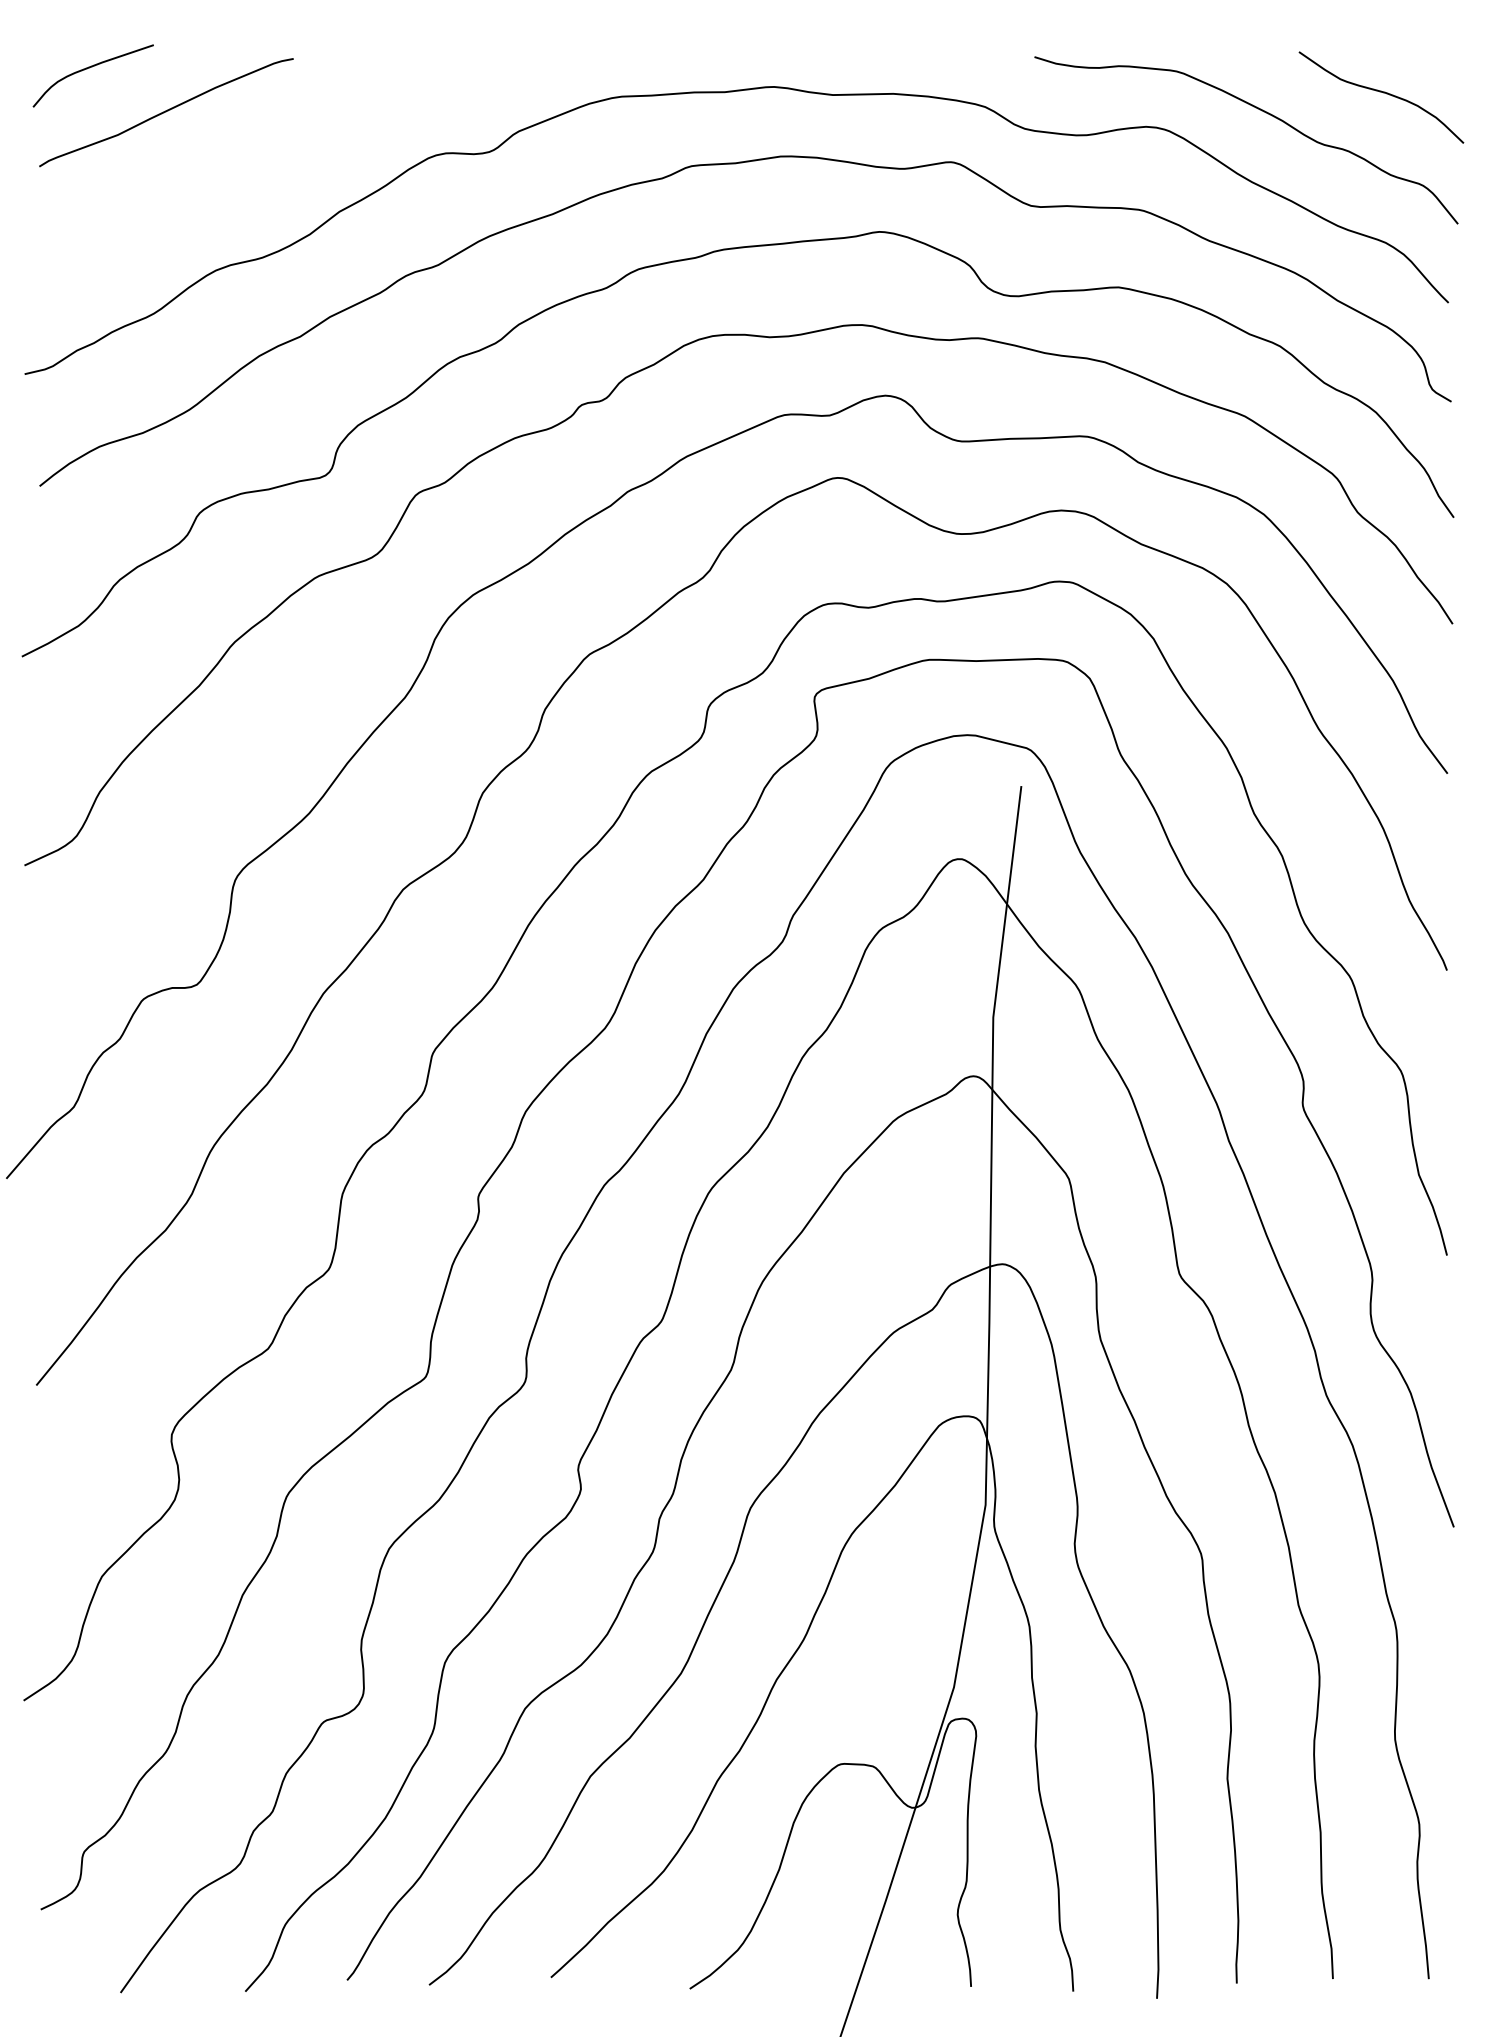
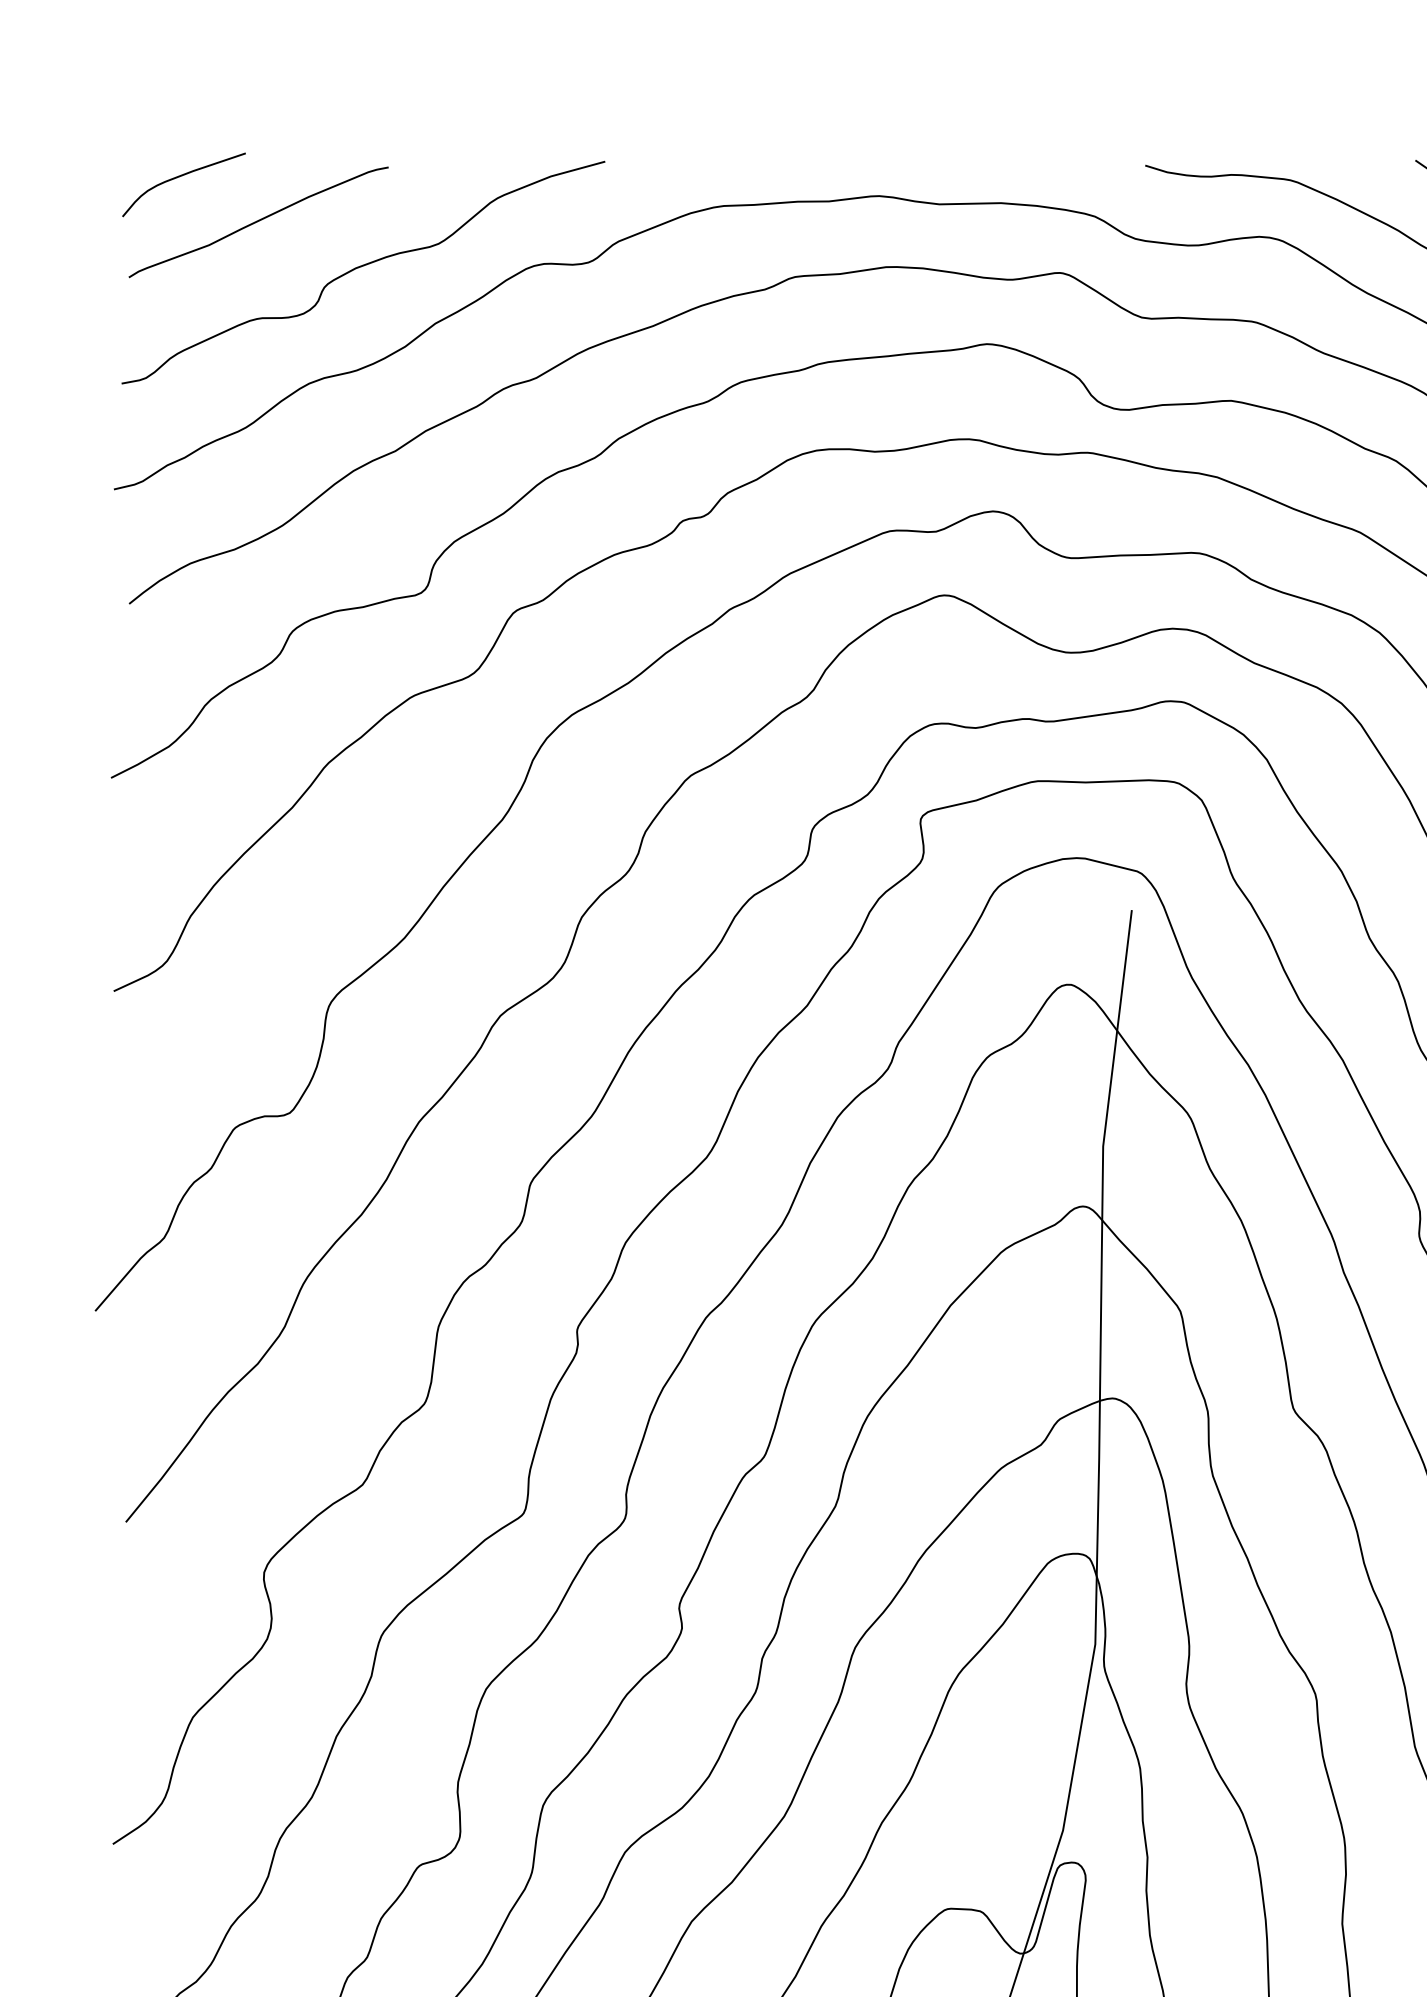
curve: (268, 156) -> (362, 267), added

